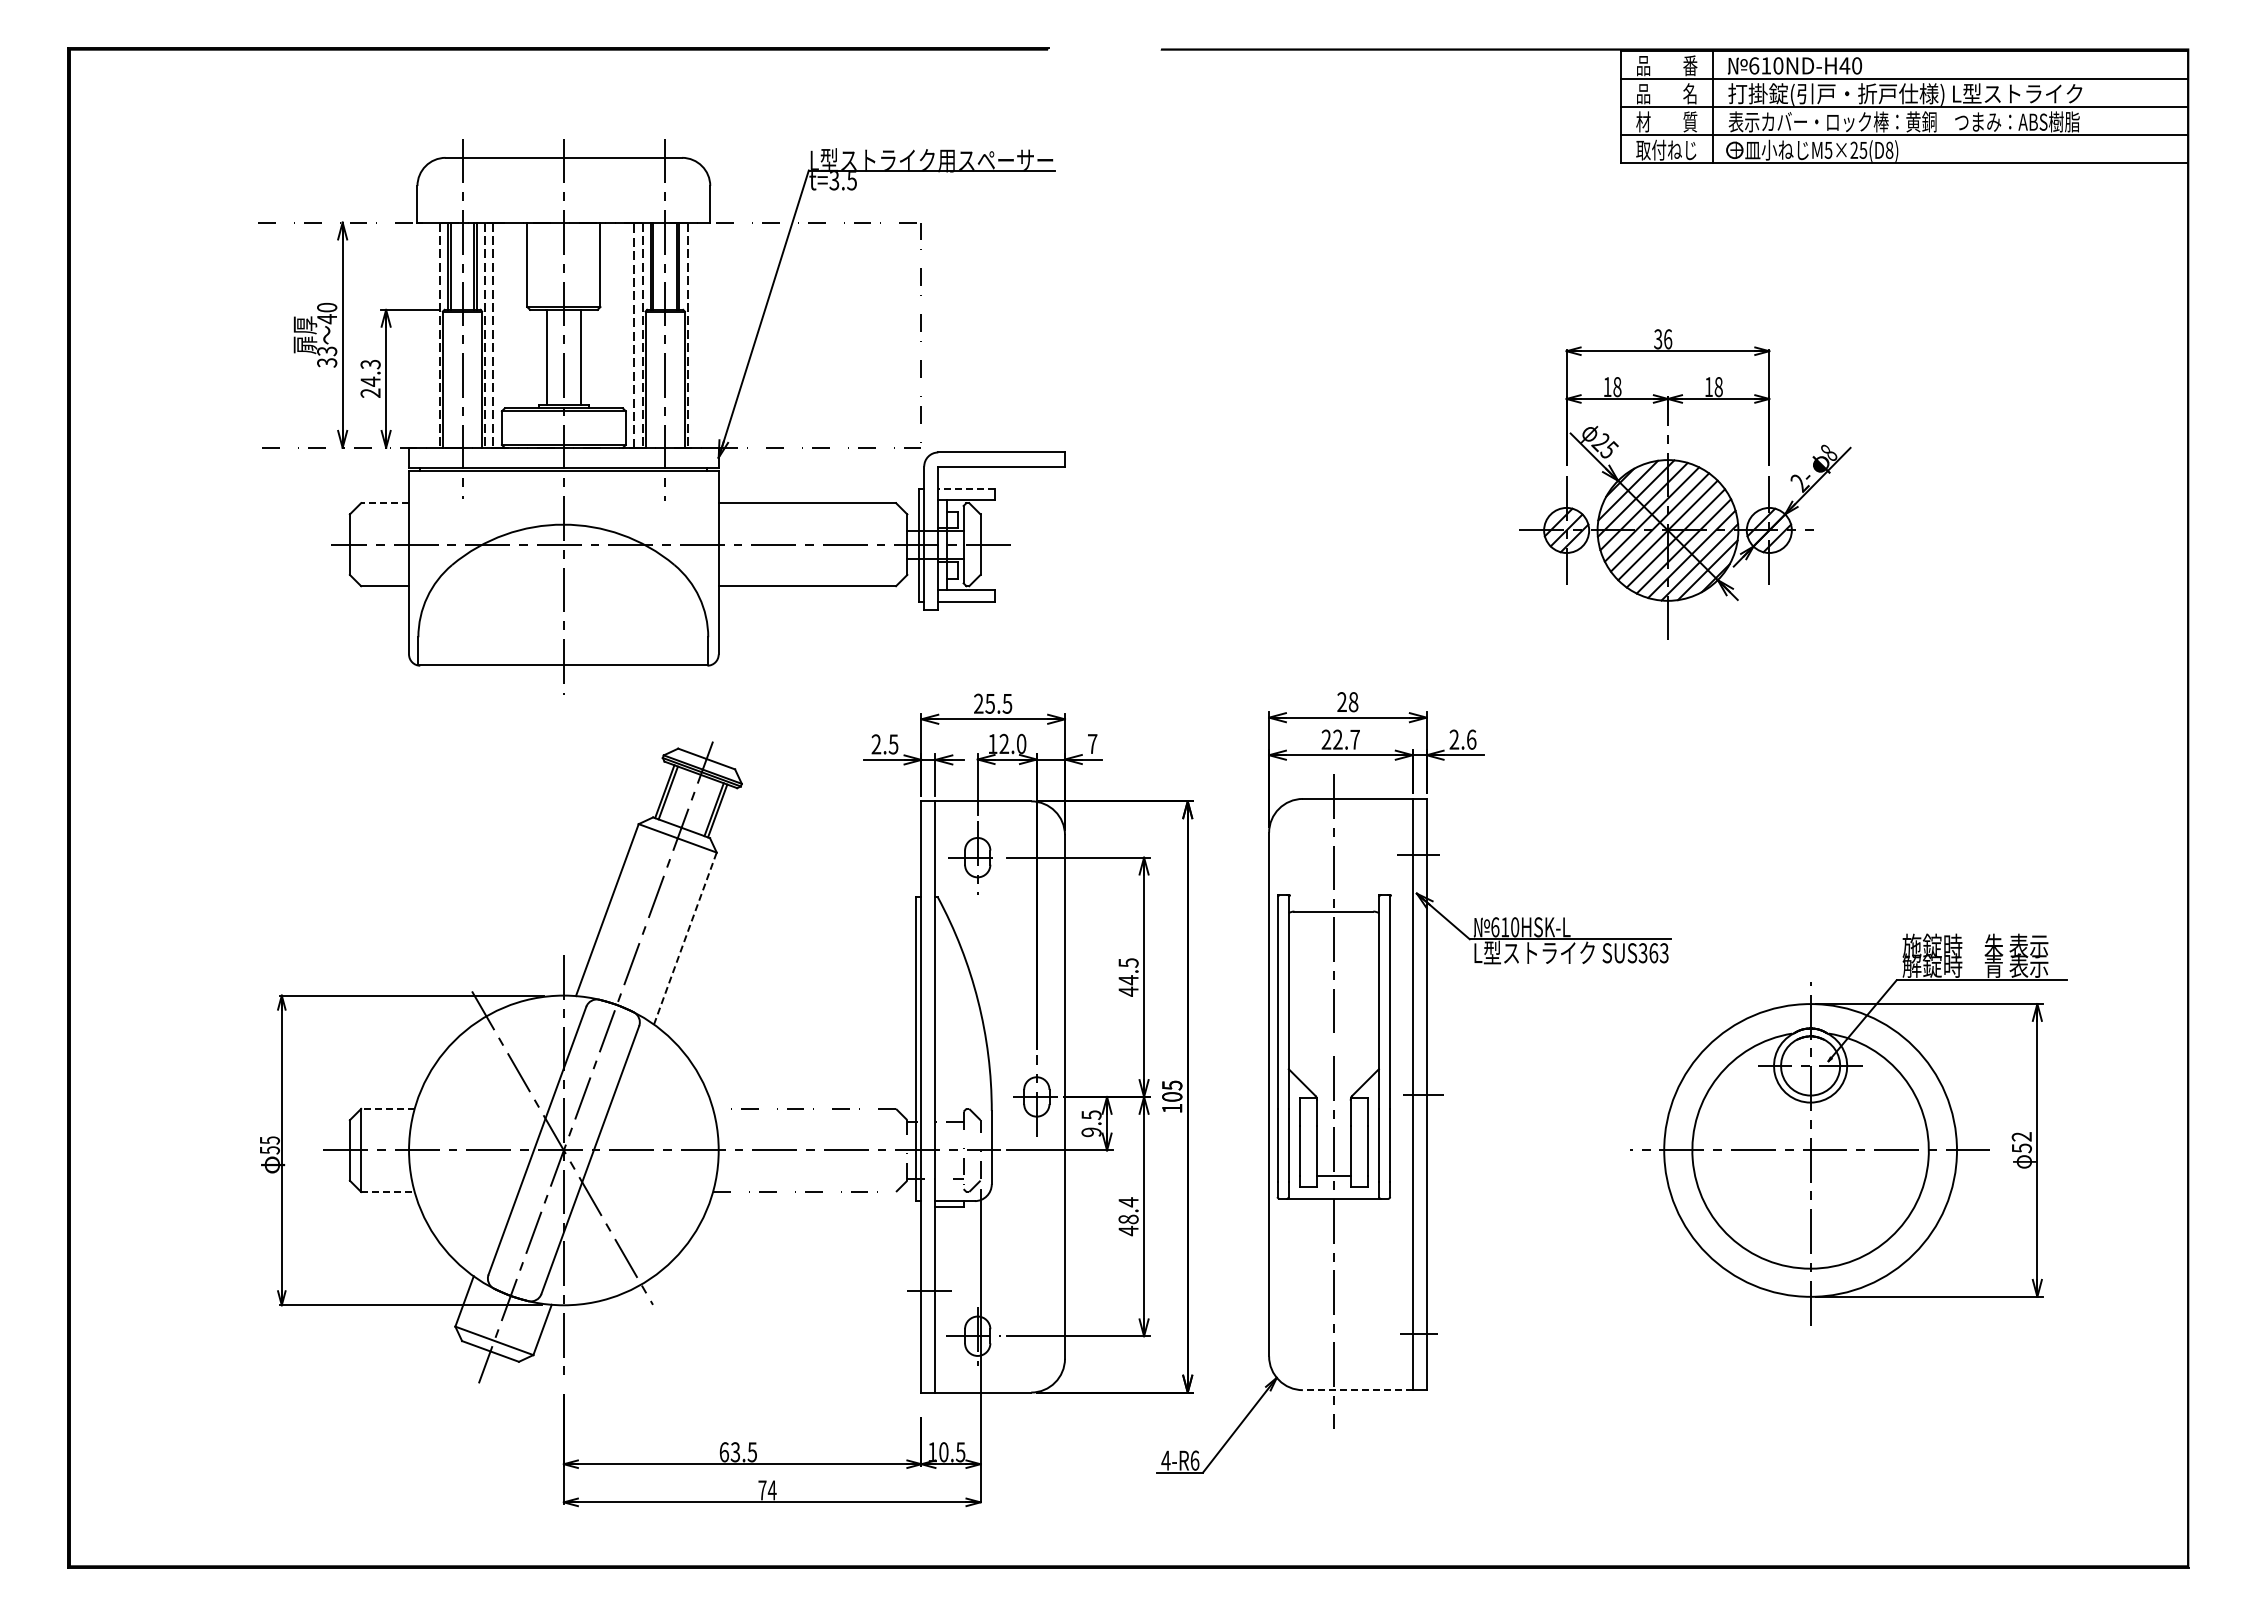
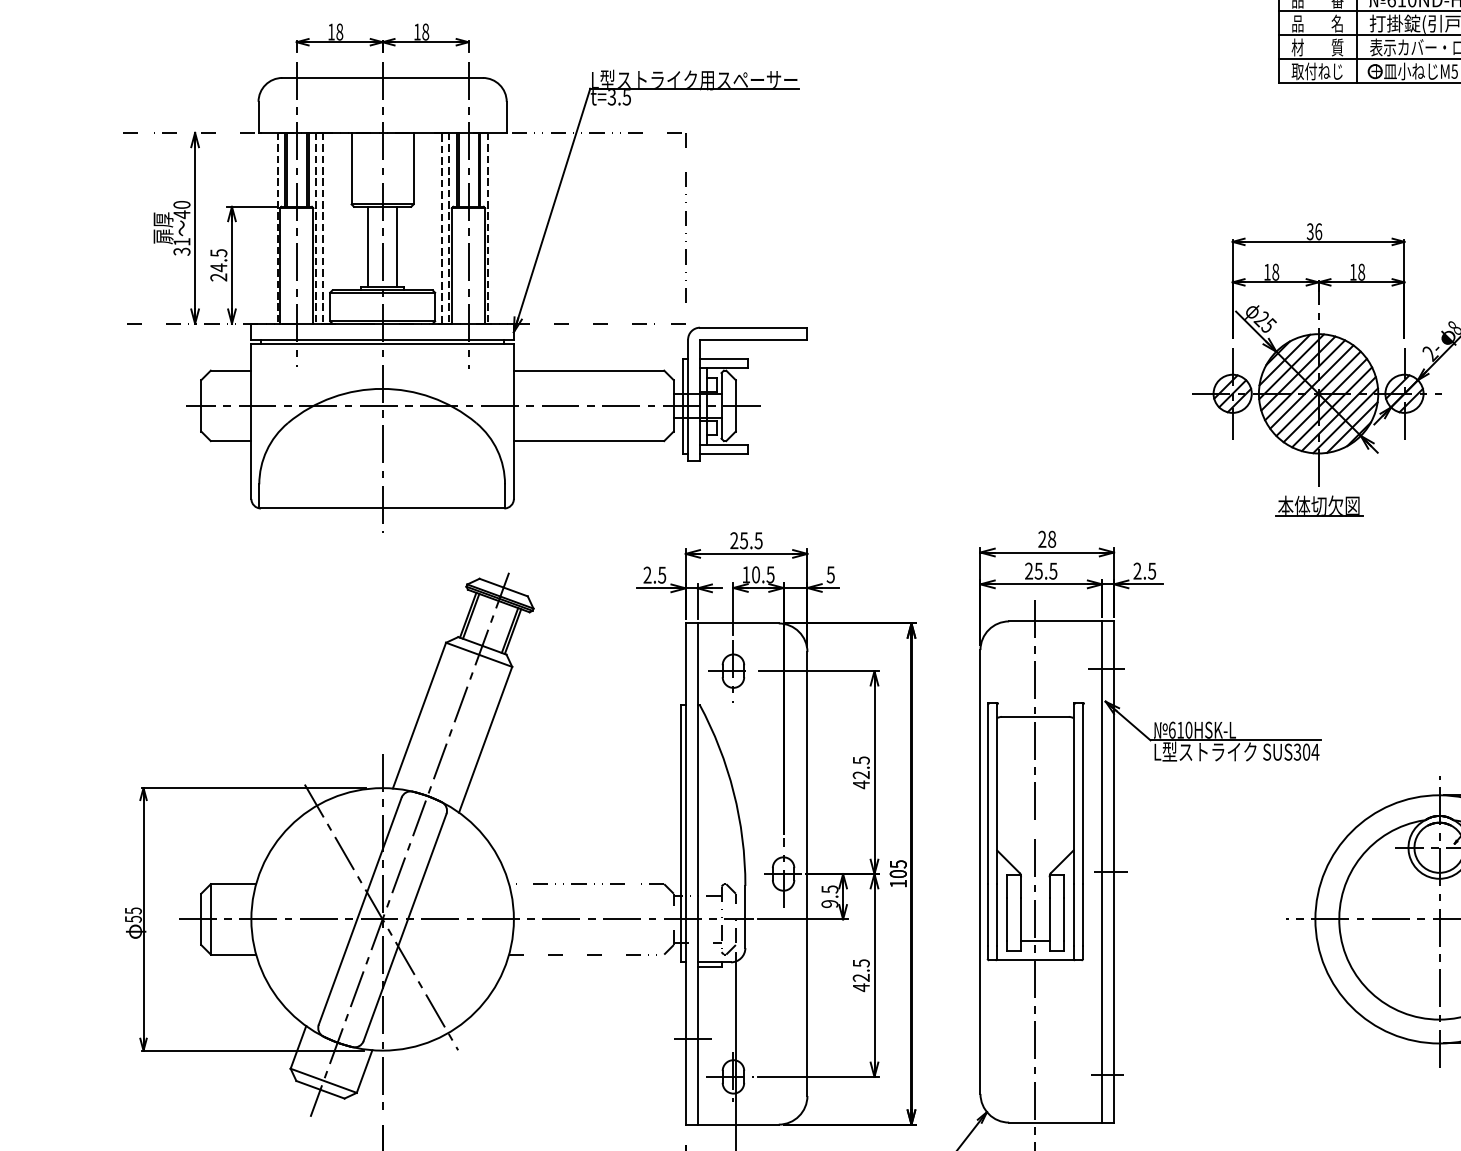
part: (563, 110) -> (382, 37), added
text: (327, 351) -> (182, 242), 33 -> 31
text: (370, 363) -> (218, 252), 24.3 -> 24.5
line: (965, 489) -> (723, 359), dashed -> solid
line: (385, 503) -> (231, 370), dashed -> solid
part: (1668, 662) -> (1319, 505), added
text: (1346, 739) -> (1046, 571), 22.7 -> 25.5
text: (1471, 739) -> (1152, 571), 2.6 -> 2.5
text: (1012, 743) -> (762, 574), 12.0 -> 10.5
text: (1092, 744) -> (830, 575), 7 -> 5
line: (685, 938) -> (485, 739), dashed -> solid
text: (1659, 953) -> (1311, 752), SUS363 -> SUS304
text: (1128, 980) -> (861, 775), 44.5 -> 42.5
line: (387, 1108) -> (233, 883), dashed -> solid
line: (387, 1191) -> (233, 954), dashed -> solid
text: (1128, 1210) -> (861, 970), 48.4 -> 42.5
line: (1357, 1390) -> (1055, 1122), dashed -> solid

